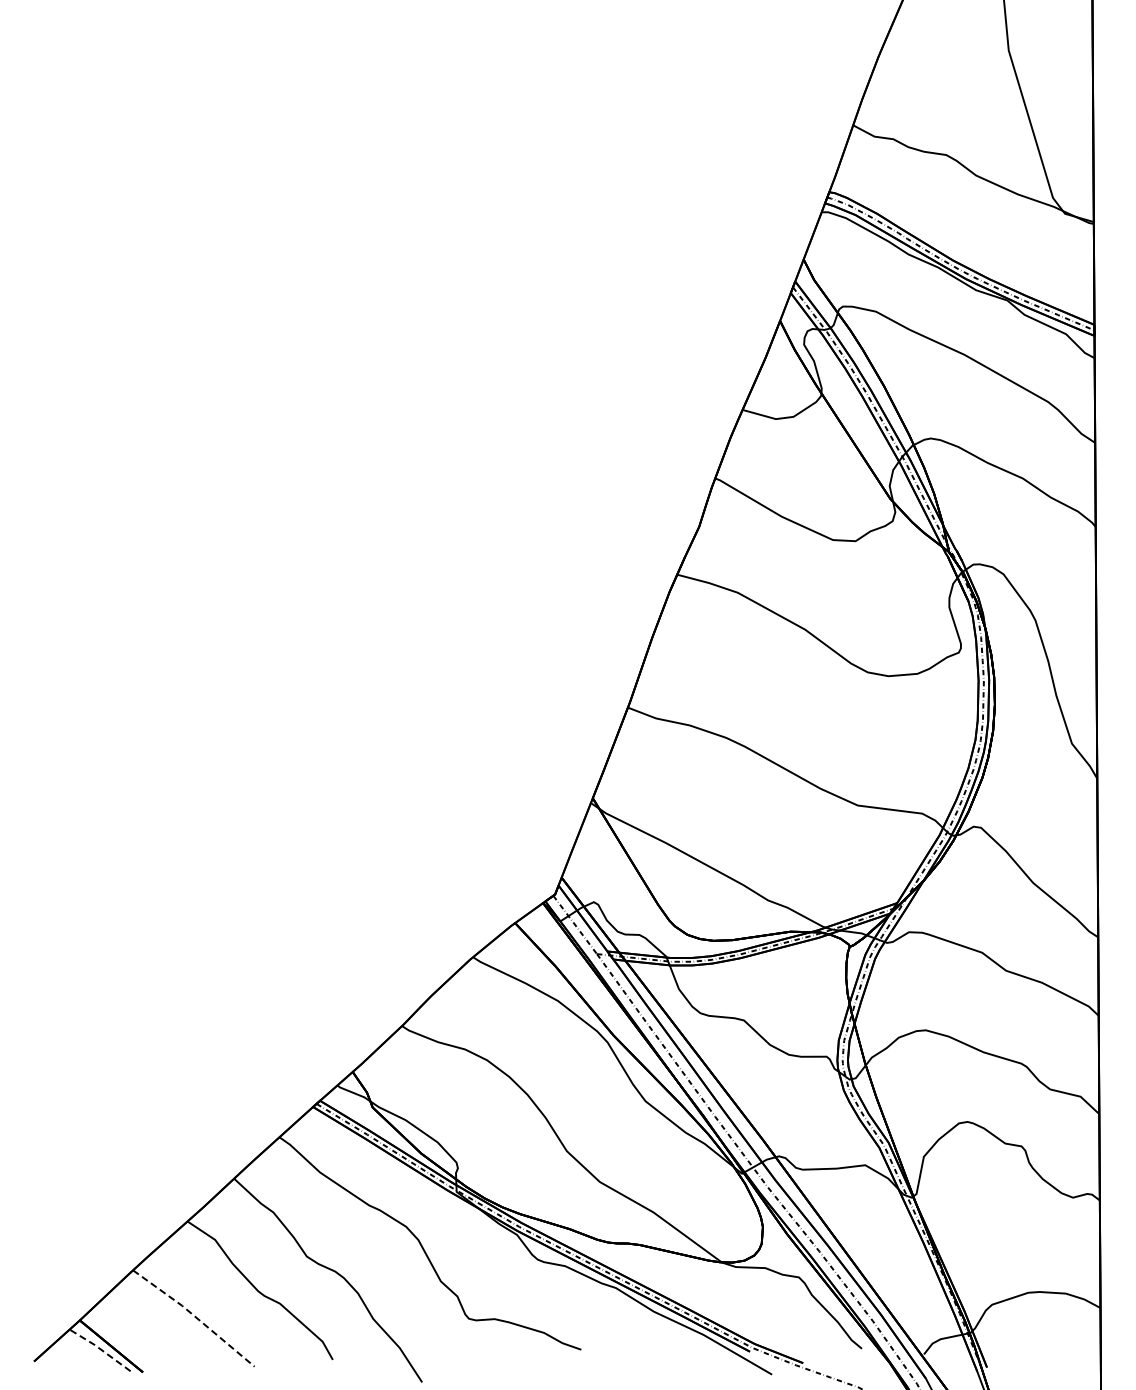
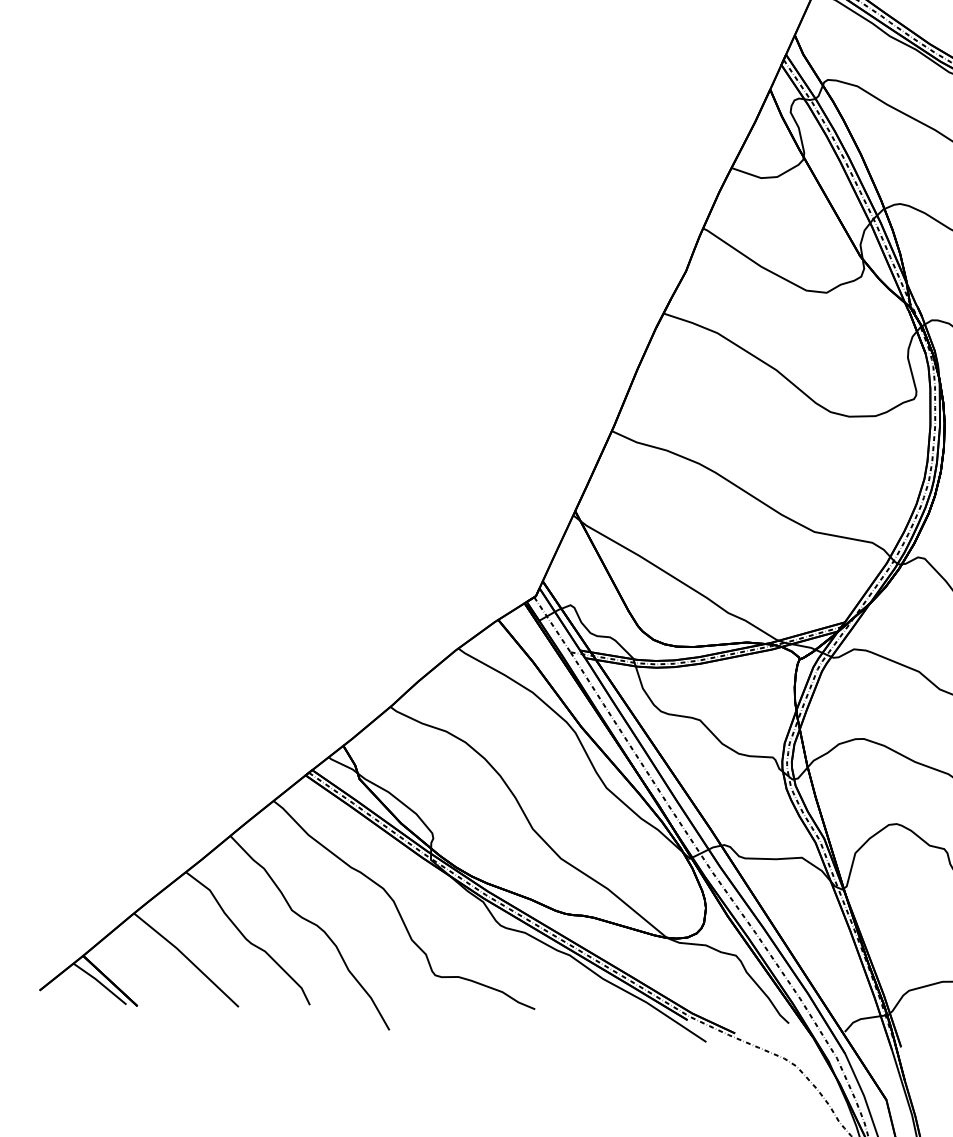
line: (195, 1316) -> (188, 958), dashed -> solid
line: (100, 1349) -> (100, 983), dashed -> solid

